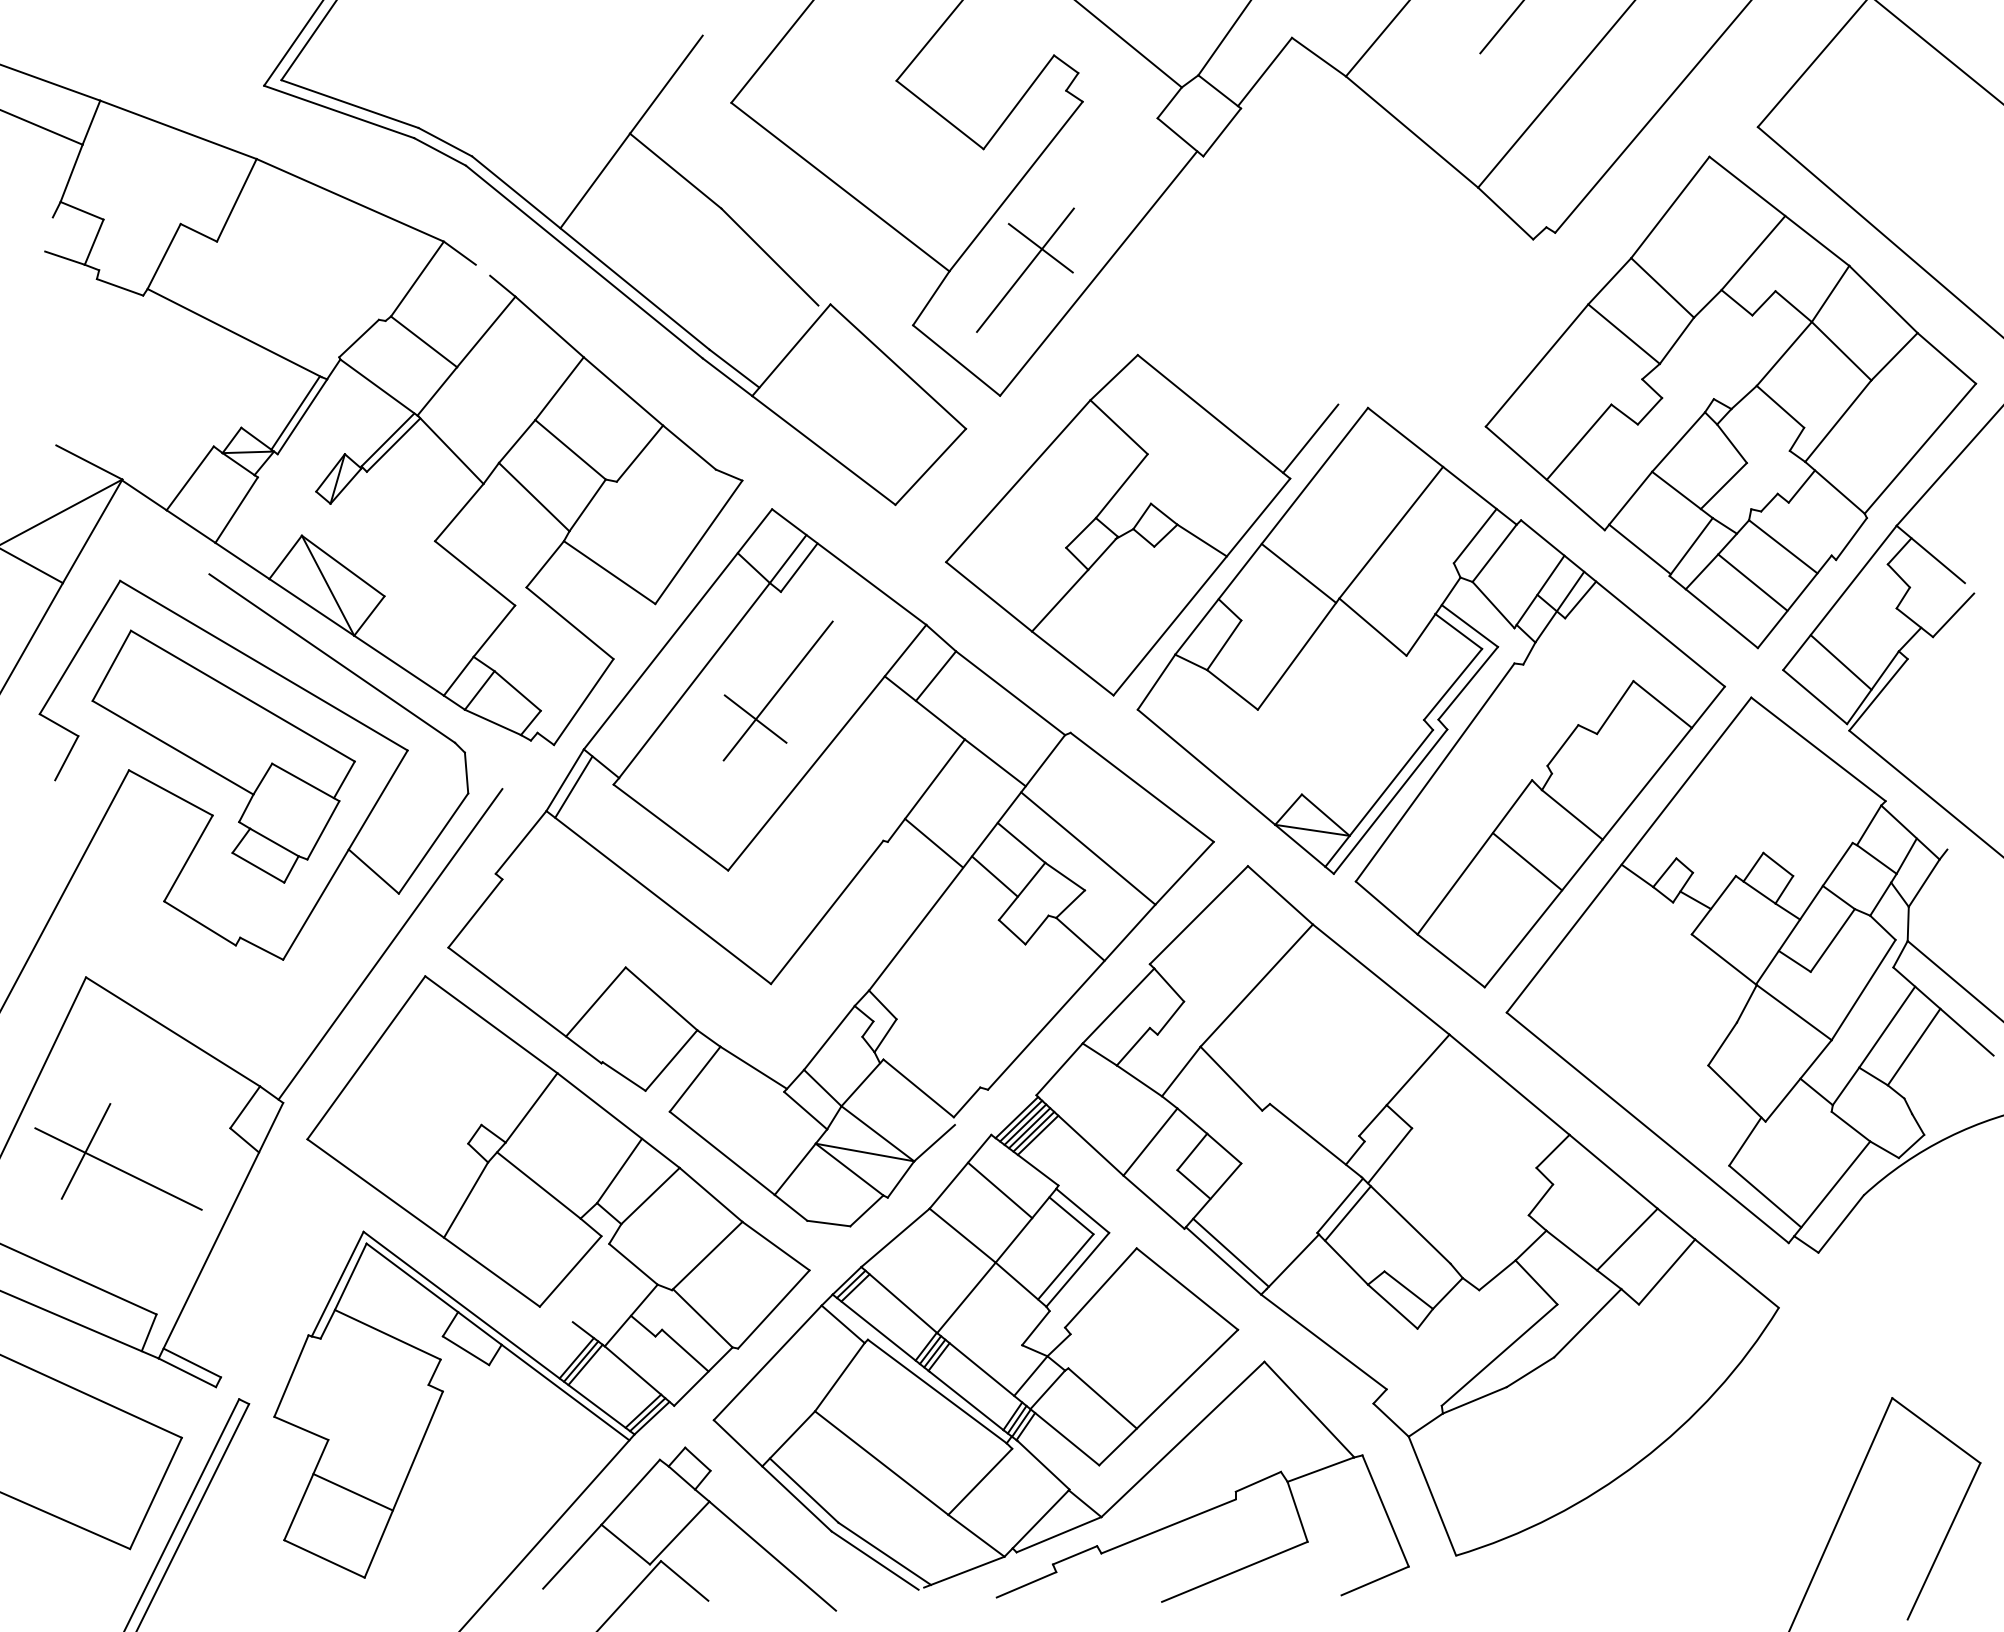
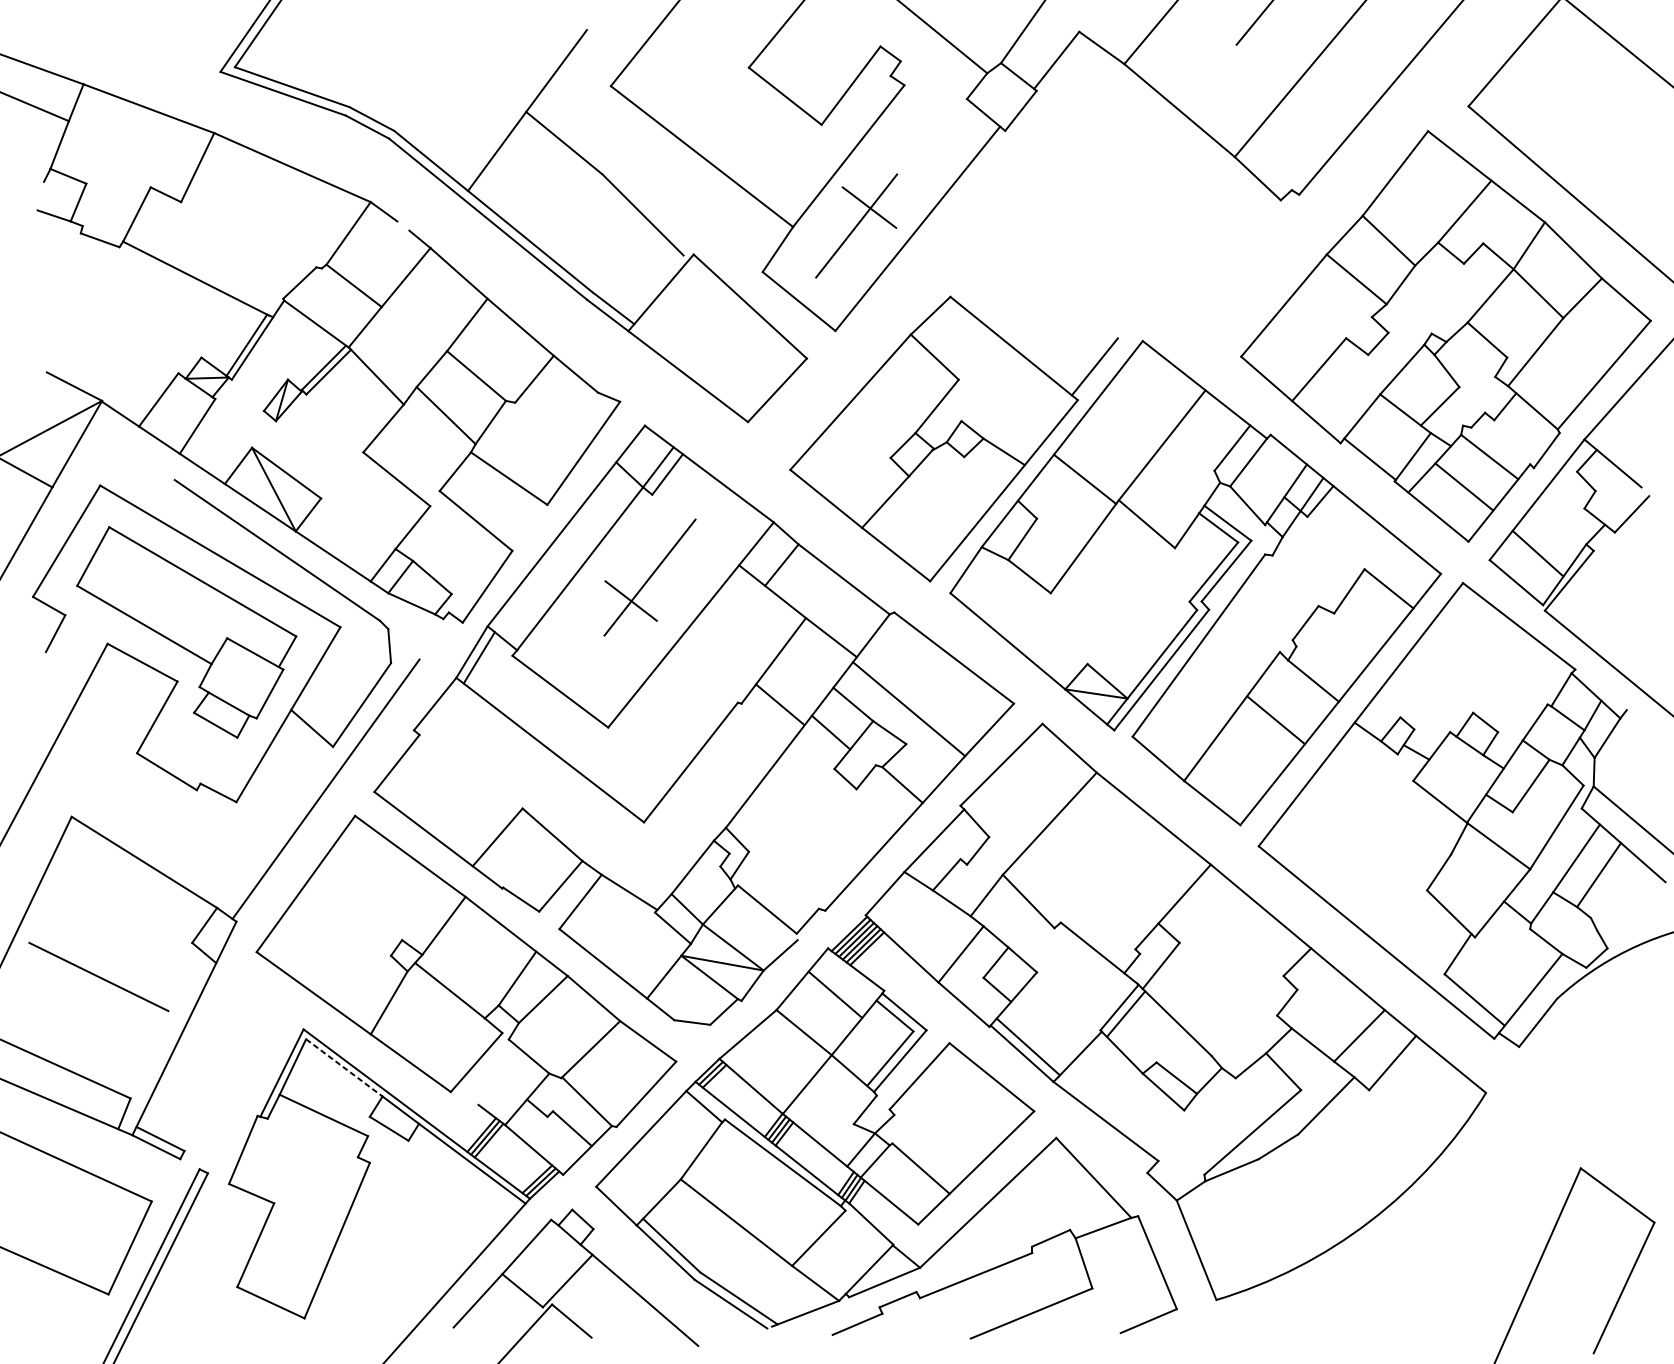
line: (85, 1151) -> (71, 962), removed
line: (412, 1278) -> (344, 1068), solid -> dashed
line: (352, 1492) -> (294, 1247), removed

